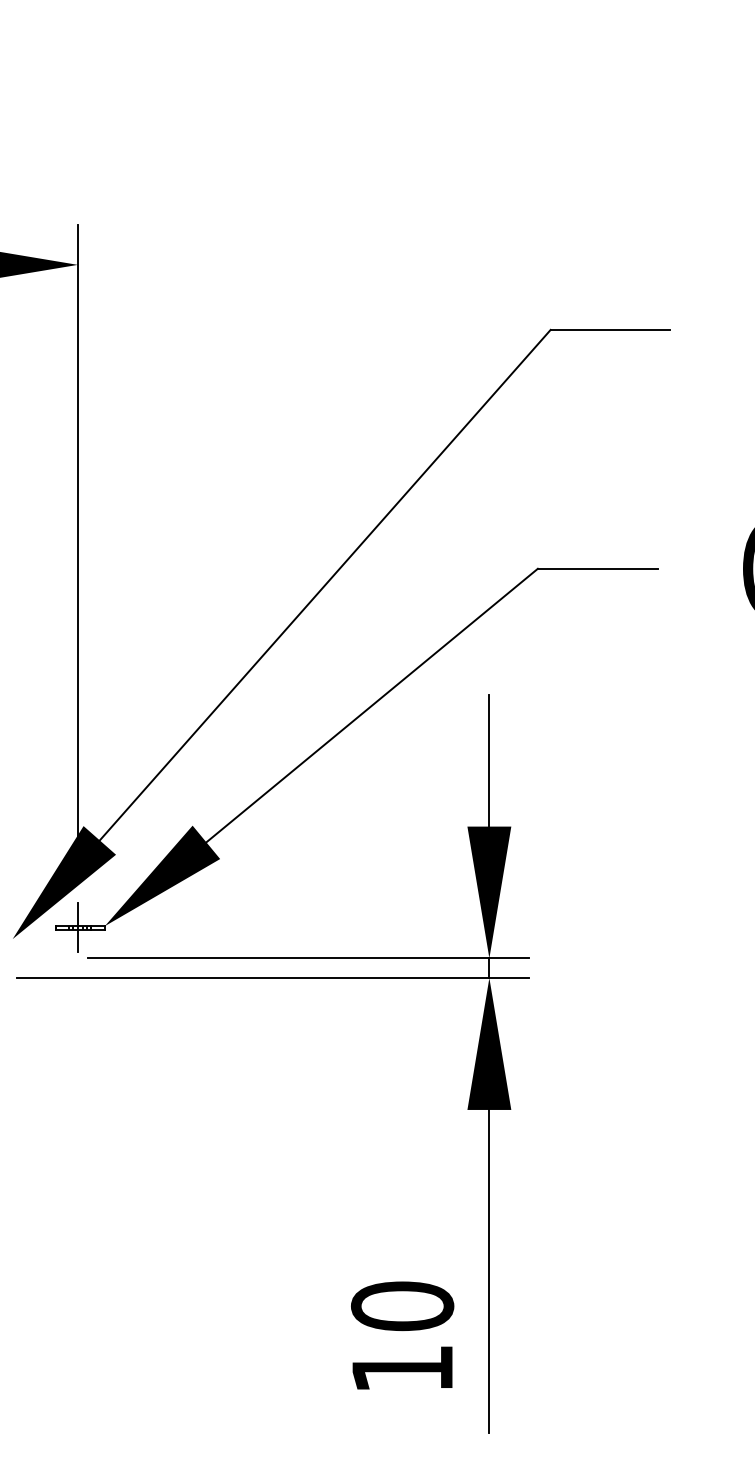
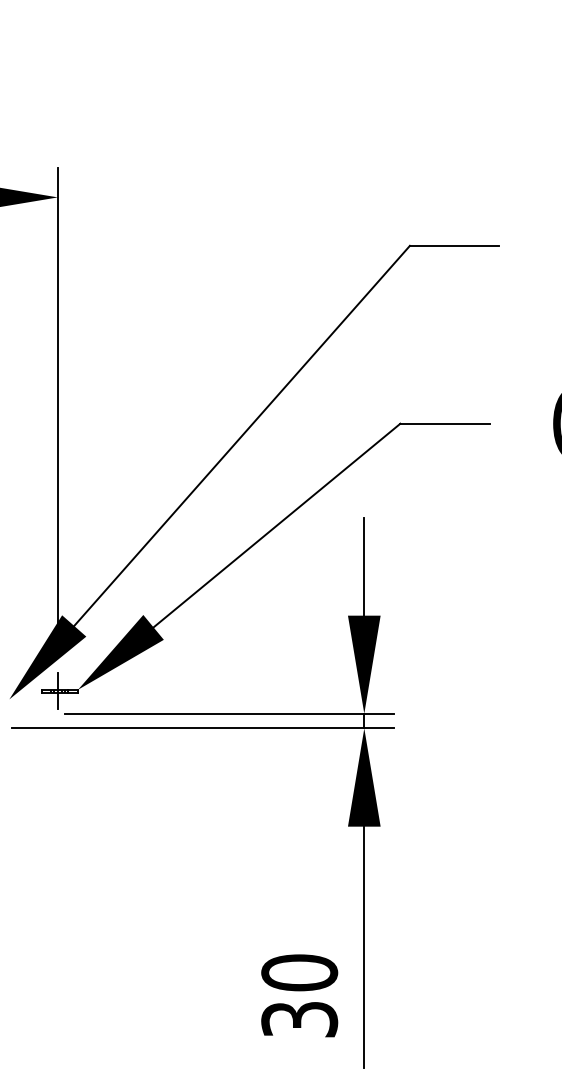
text: (402, 1368) -> (299, 1019), 10 -> 30

